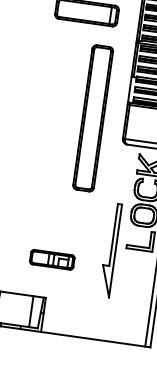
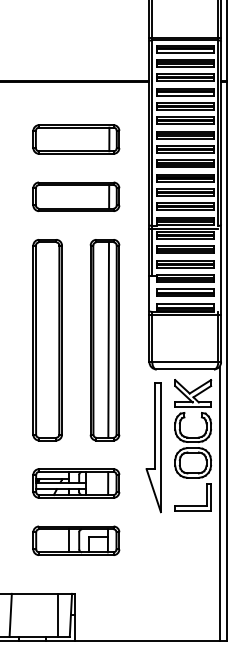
part: (51, 112) -> (47, 340), added
line: (95, 118) -> (108, 339), added
part: (58, 218) -> (76, 483), added
part: (110, 250) -> (153, 447), moved
part: (52, 259) -> (76, 540), size x1.43

